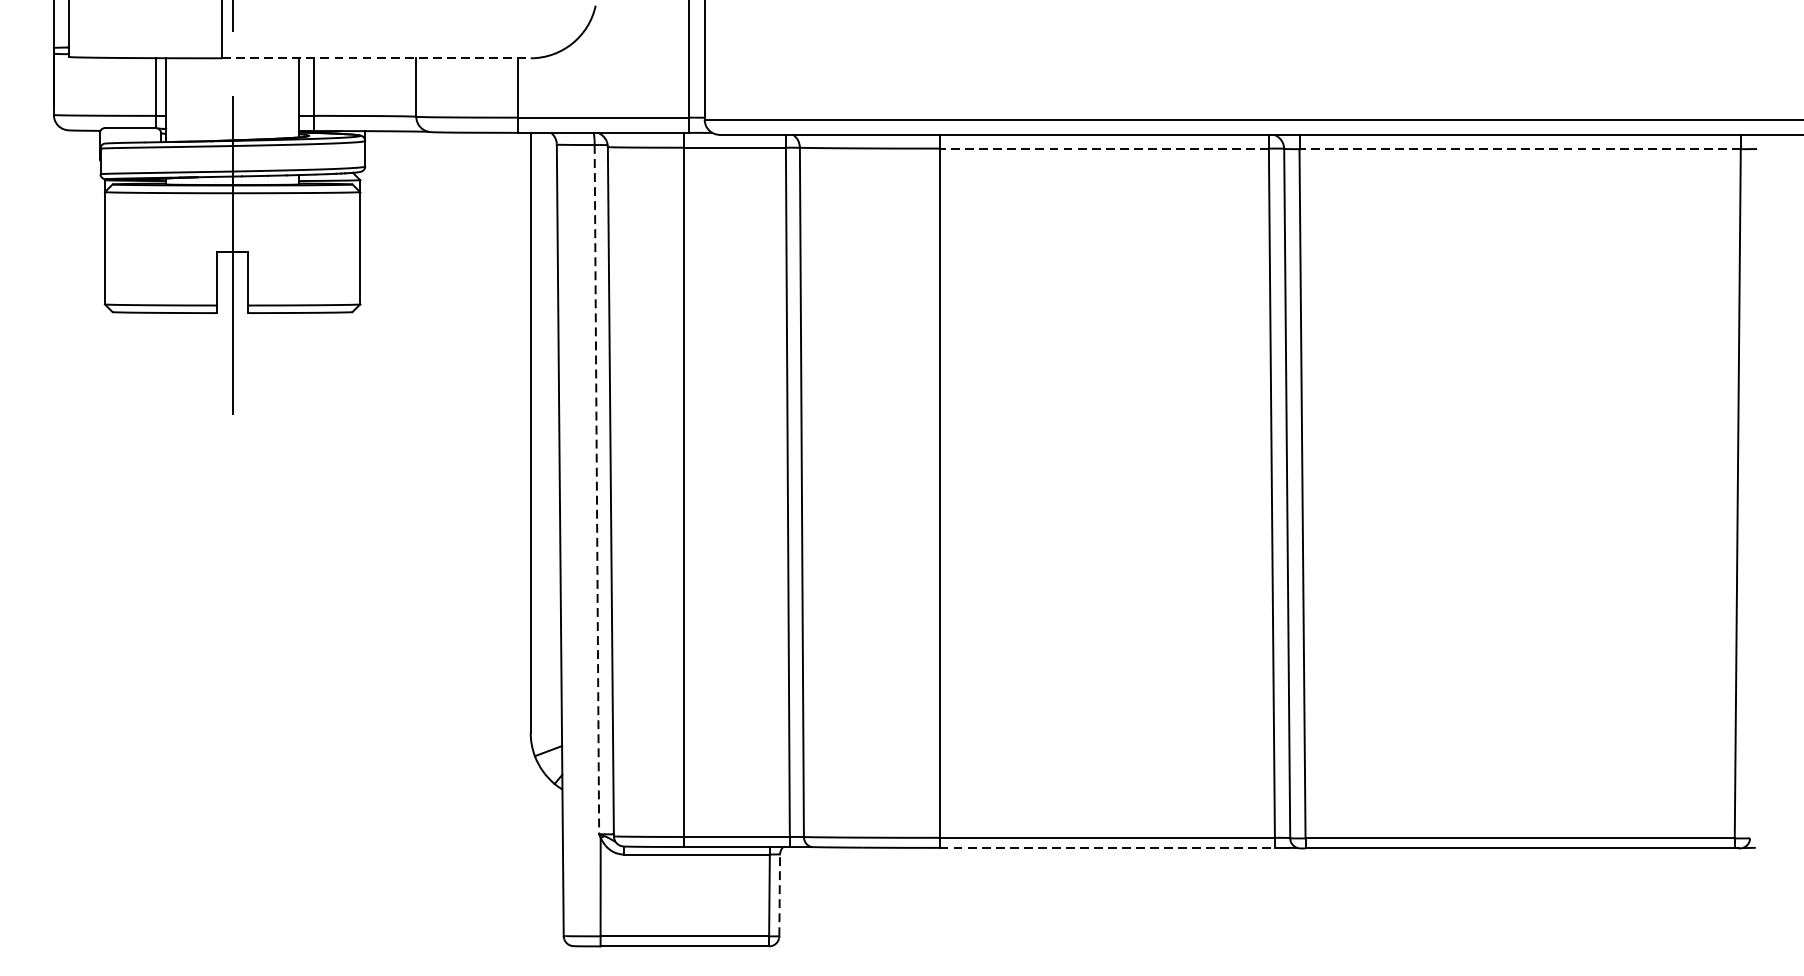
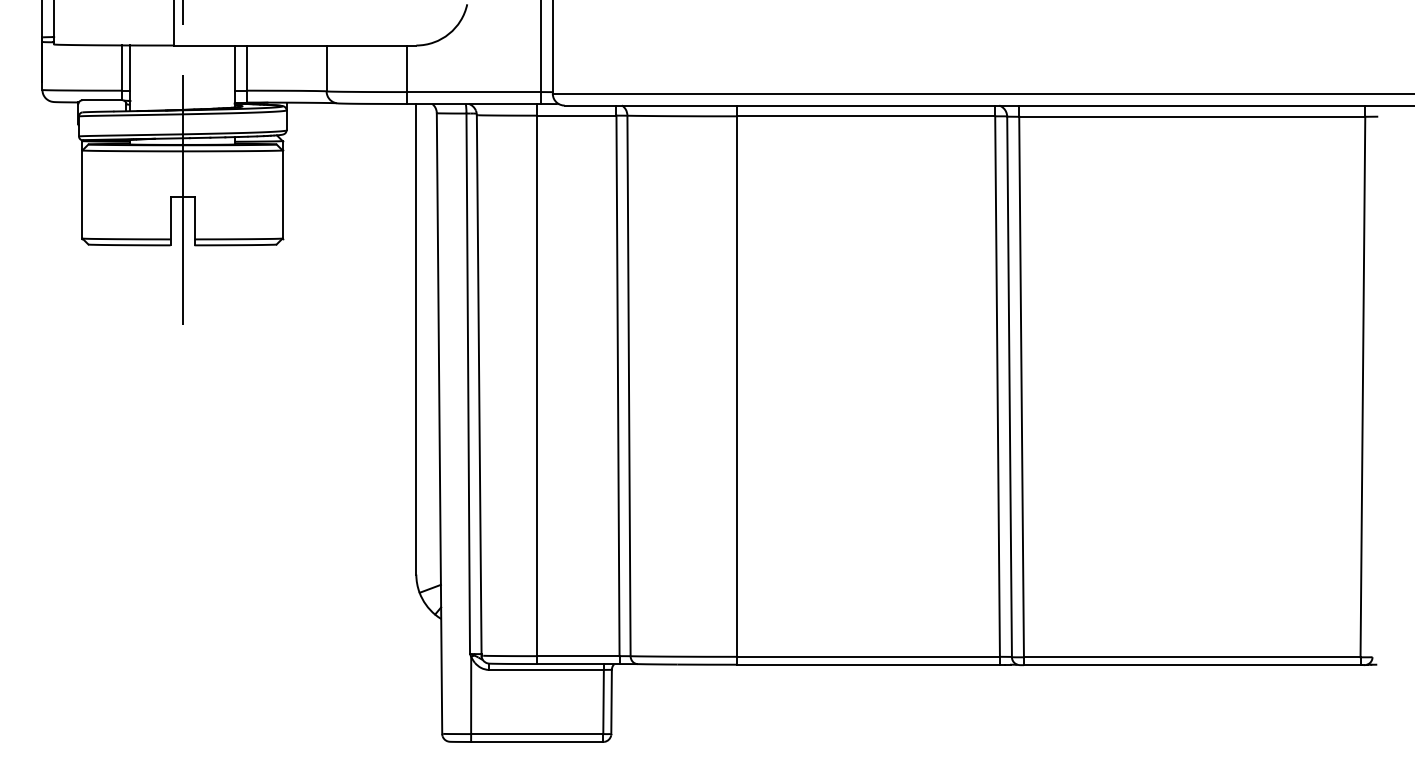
line: (376, 58) -> (295, 45), dashed -> solid
line: (1103, 148) -> (865, 116), dashed -> solid
line: (1519, 148) -> (1191, 116), dashed -> solid
line: (597, 490) -> (468, 384), dashed -> solid
line: (1111, 847) -> (871, 664), dashed -> solid
line: (779, 894) -> (611, 701), dashed -> solid

